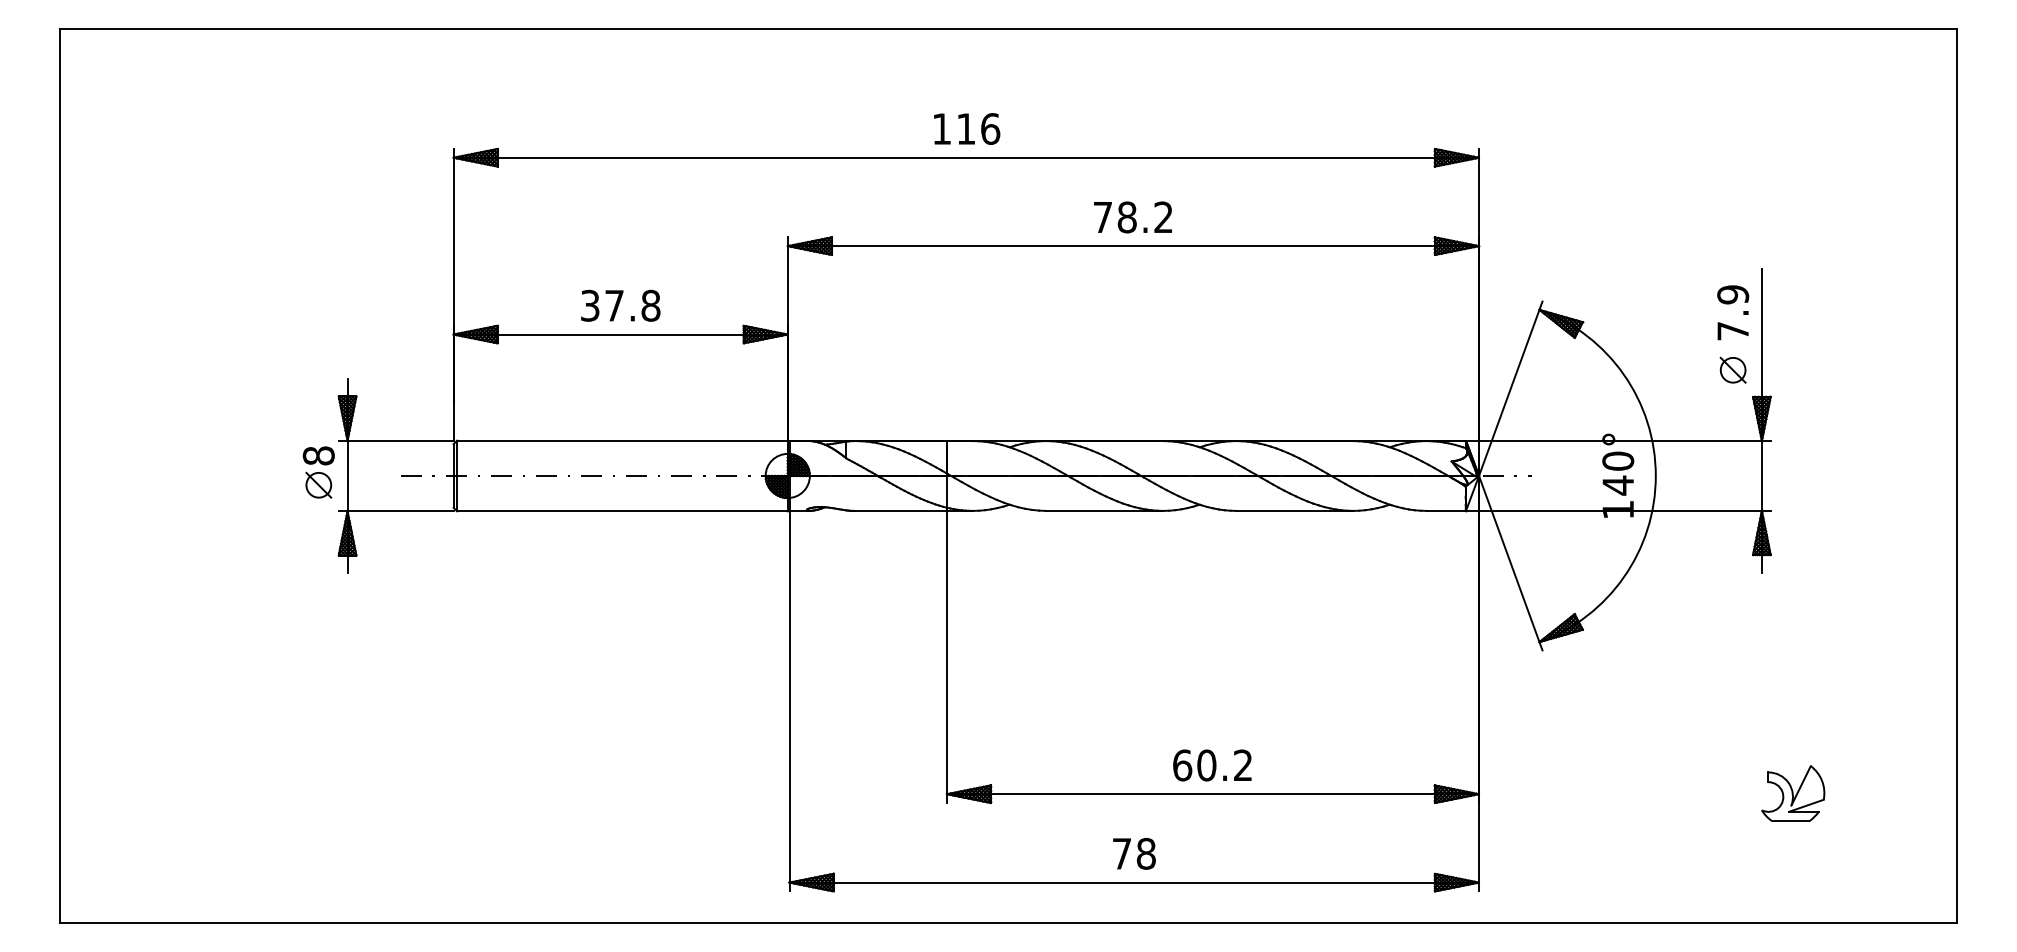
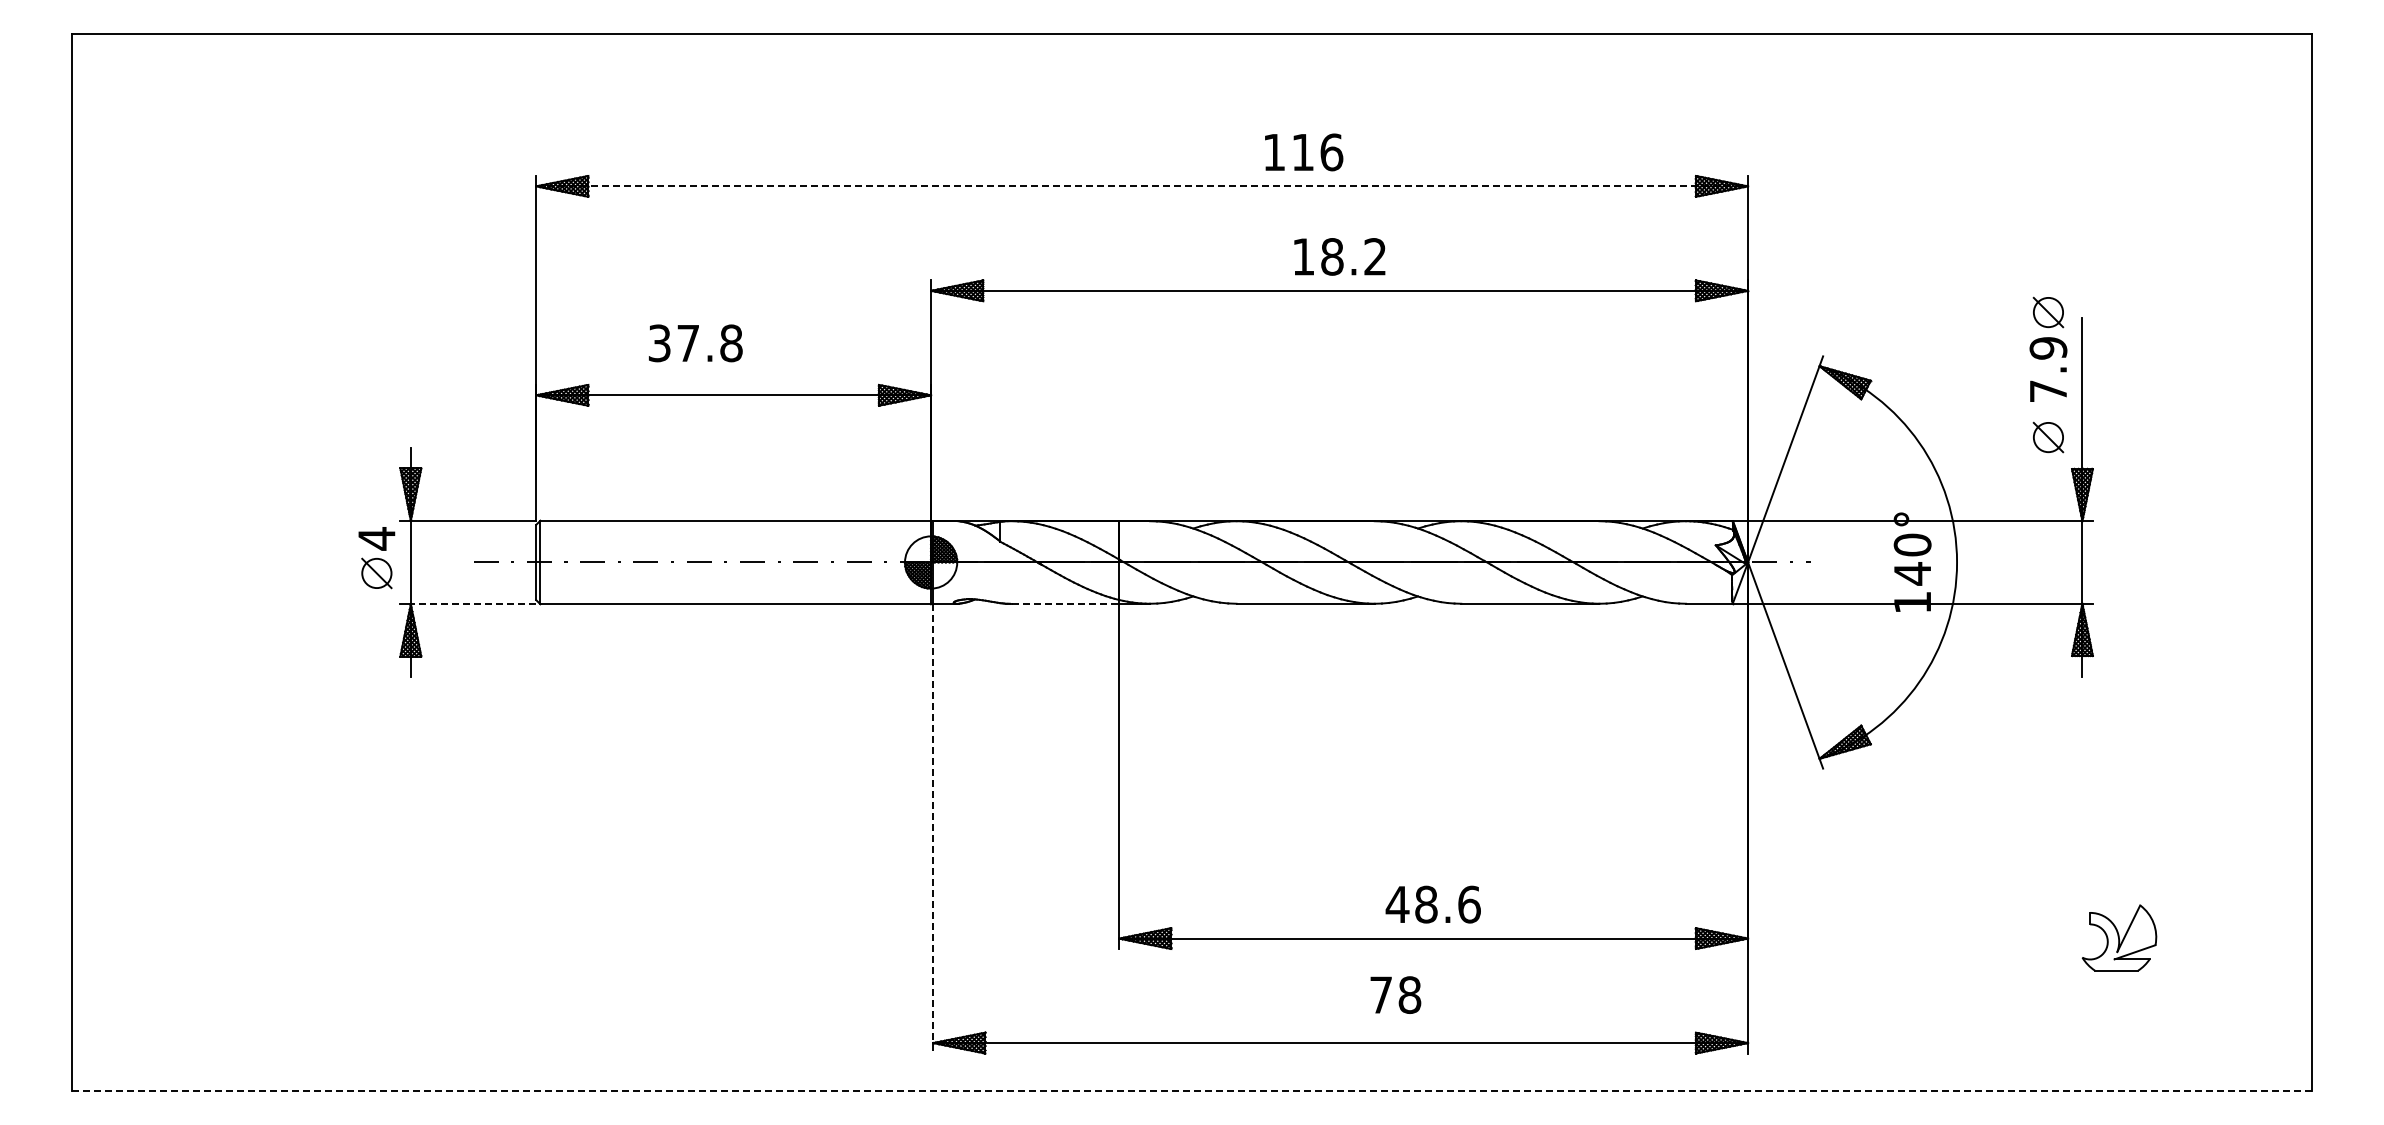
text: (967, 129) -> (1304, 152), moved
line: (966, 157) -> (1142, 186), solid -> dashed
text: (1102, 217) -> (1303, 256), 78.2 -> 18.2
part: (1733, 264) -> (2048, 312), added
text: (620, 305) -> (695, 343), moved
text: (318, 455) -> (376, 538), 8 -> 4
line: (901, 510) -> (1065, 603), solid -> dashed
line: (400, 511) -> (473, 604), solid -> dashed
line: (789, 701) -> (933, 828), solid -> dashed
text: (1211, 765) -> (1432, 904), 60.2 -> 48.6
text: (1134, 853) -> (1395, 994), moved
line: (1008, 923) -> (1192, 1091), solid -> dashed

